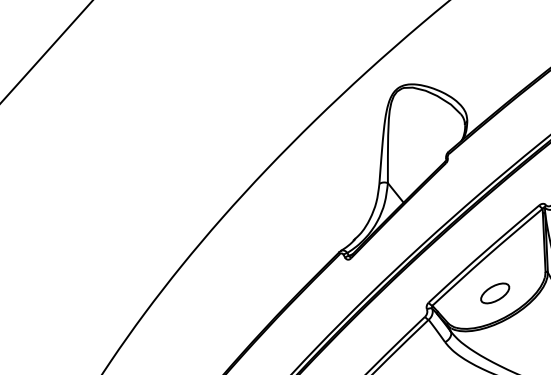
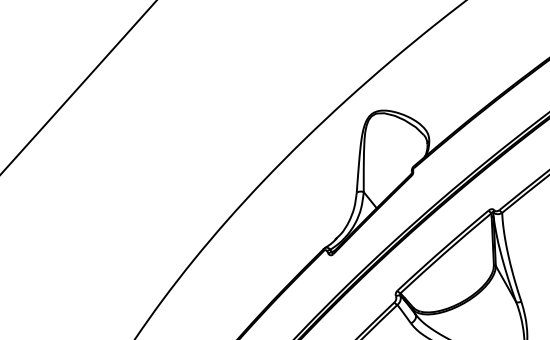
part: (494, 293) -> (451, 283), removed

